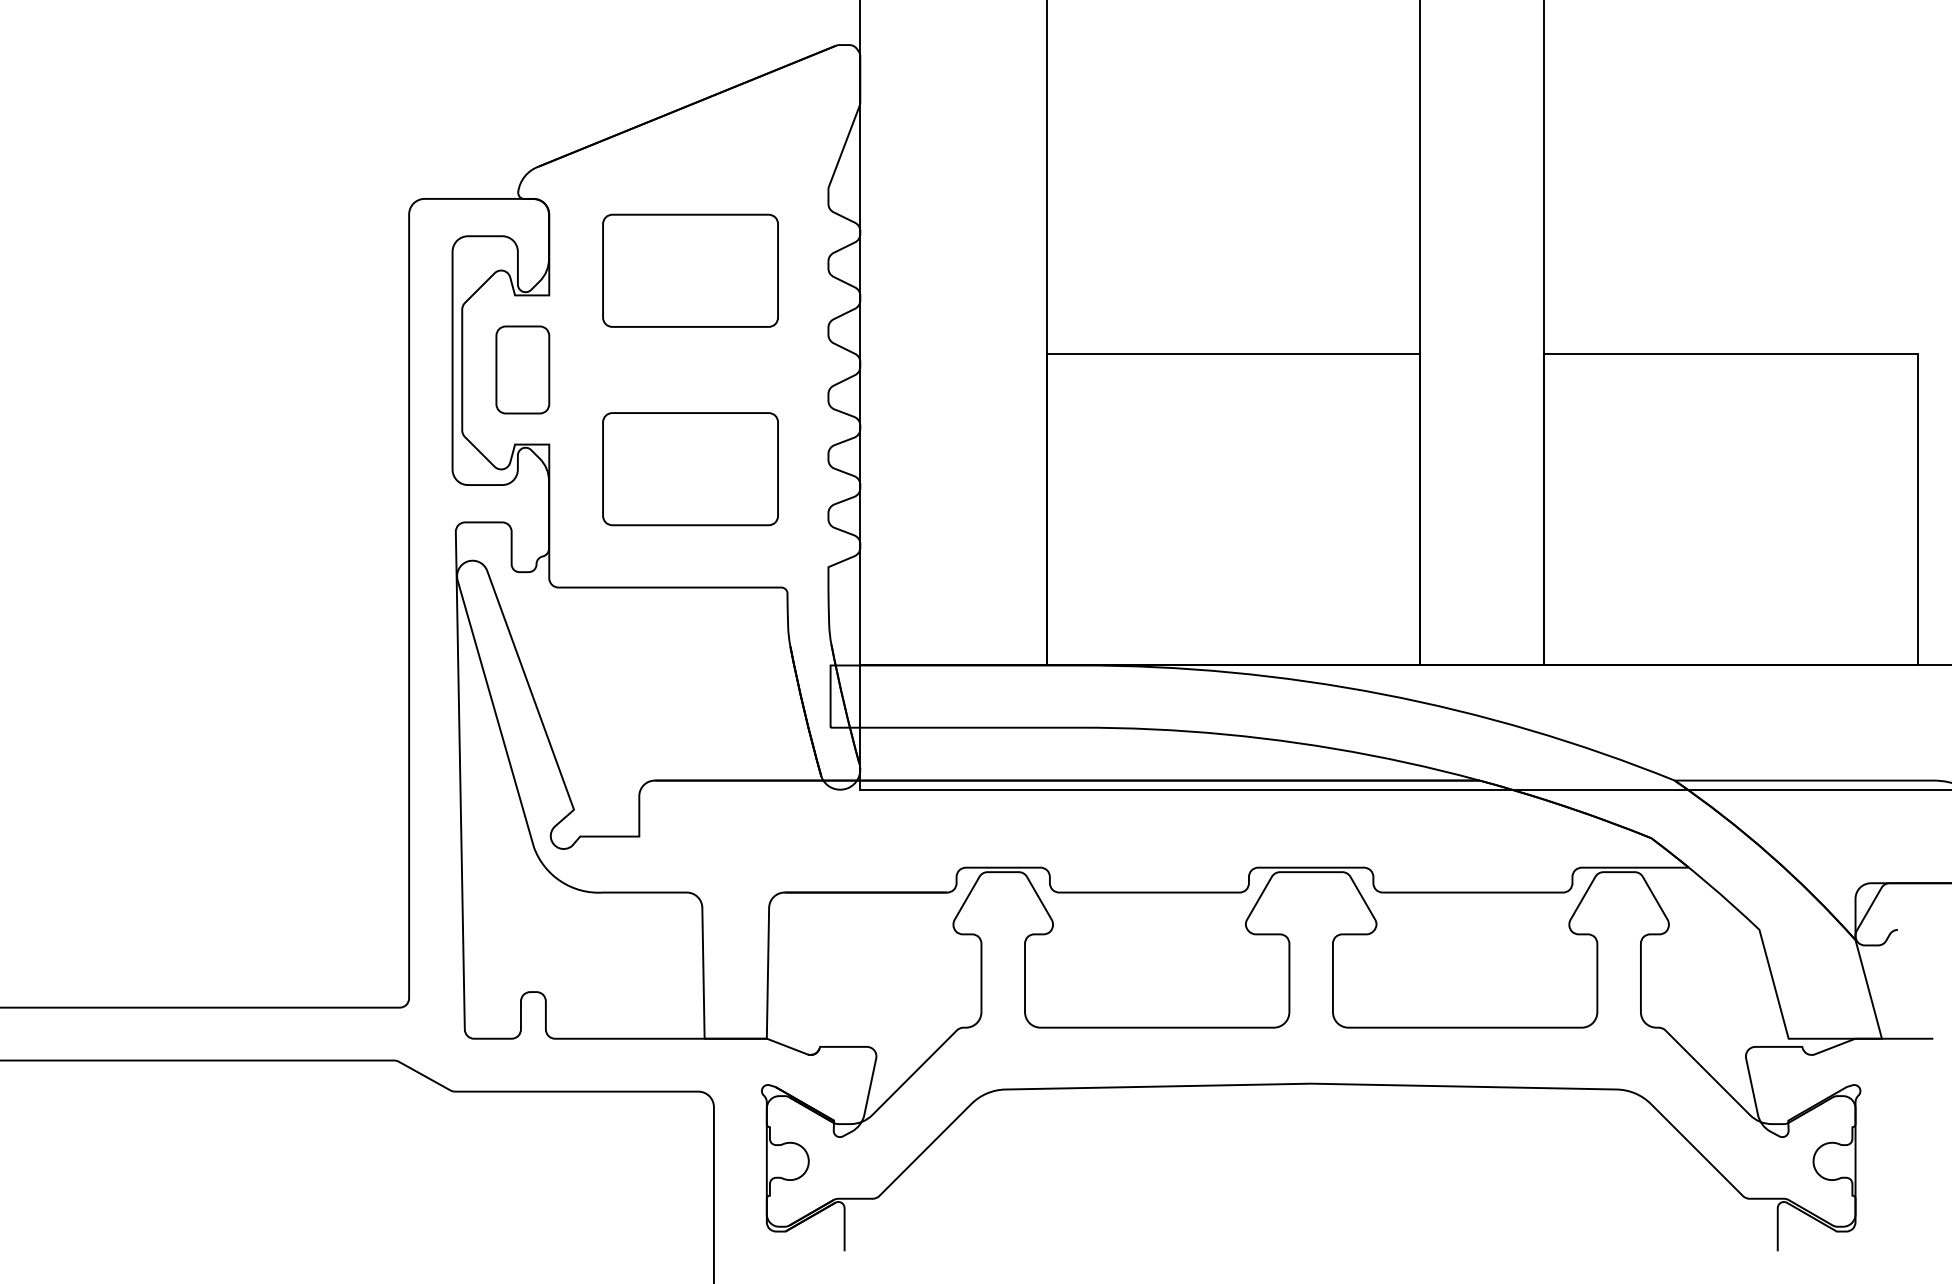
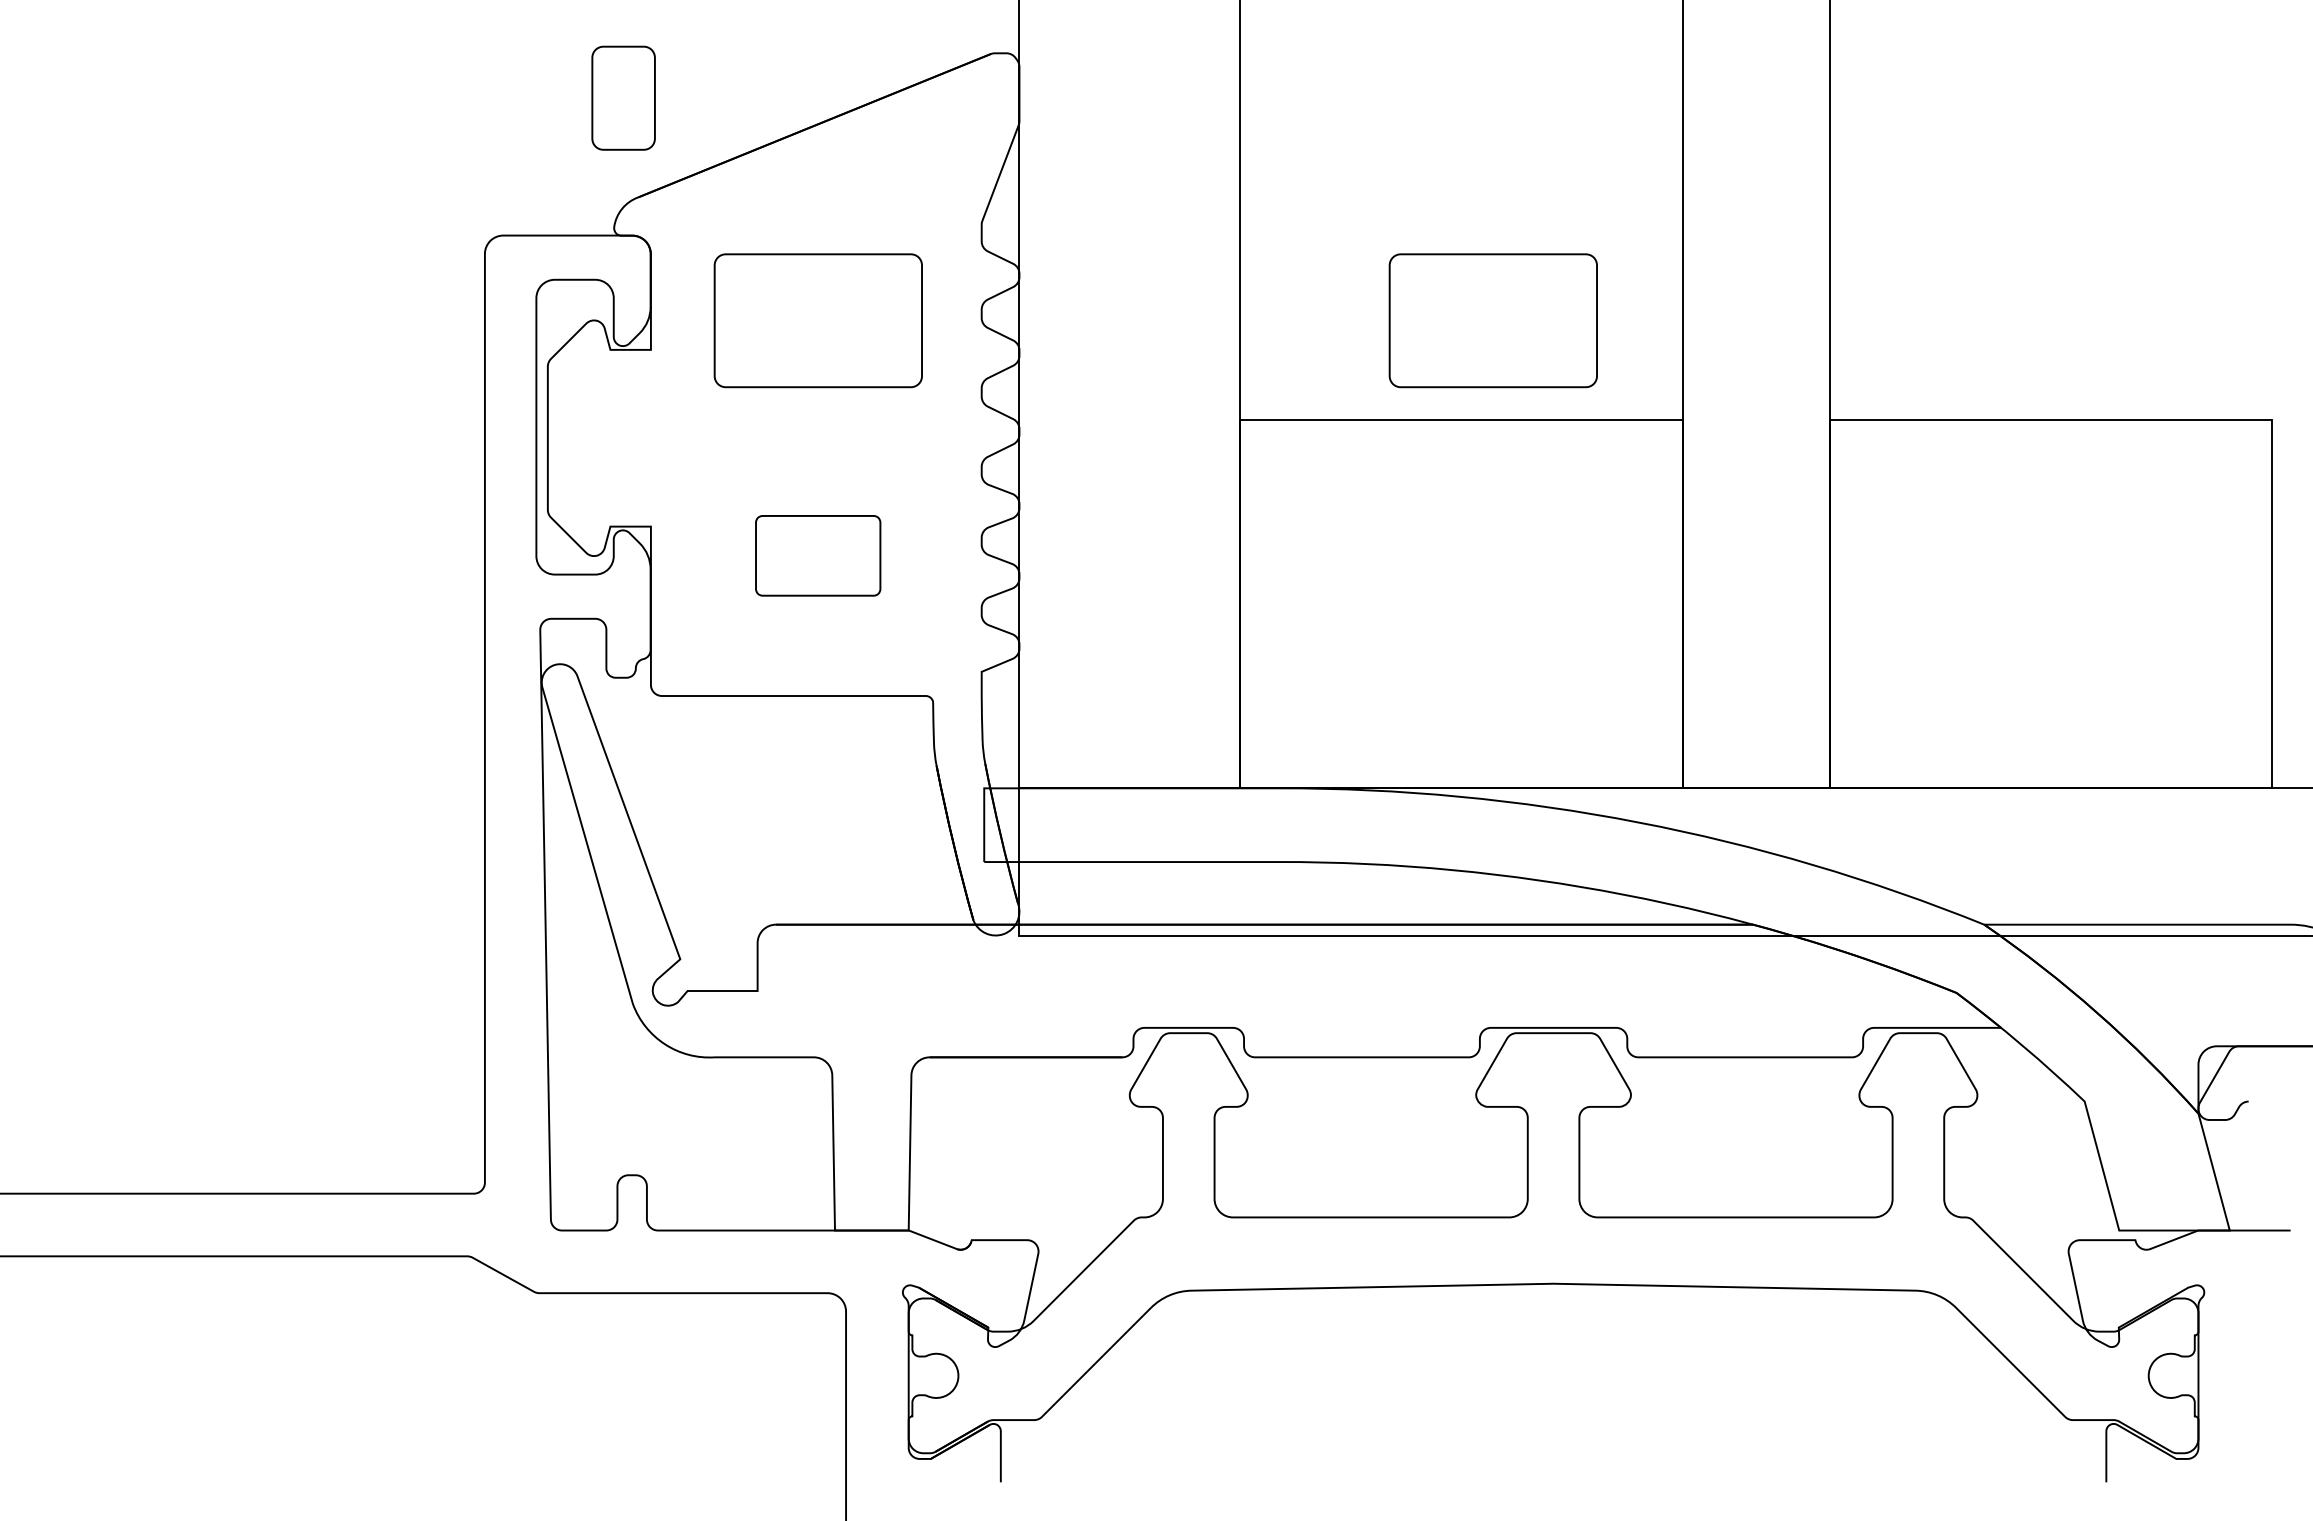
part: (1259, 270) -> (1492, 320), added
part: (522, 369) -> (623, 97), moved
part: (689, 468) -> (817, 555), size x0.6

